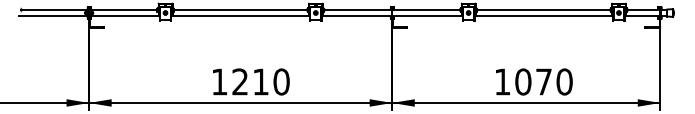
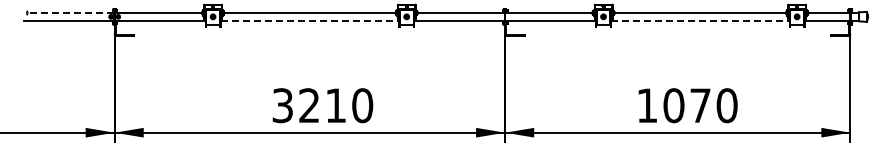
line: (54, 9) -> (70, 12), solid -> dashed
line: (241, 15) -> (310, 20), solid -> dashed
line: (543, 15) -> (700, 20), solid -> dashed
text: (219, 81) -> (282, 105), 1210 -> 3210

